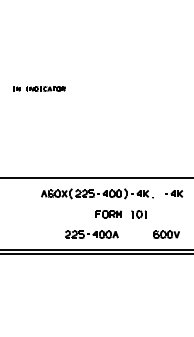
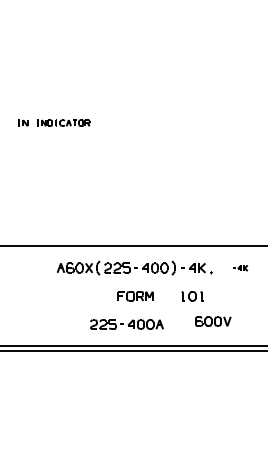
part: (174, 194) -> (240, 268), size x0.6
part: (108, 214) -> (135, 296), moved
part: (166, 234) -> (213, 321), moved

